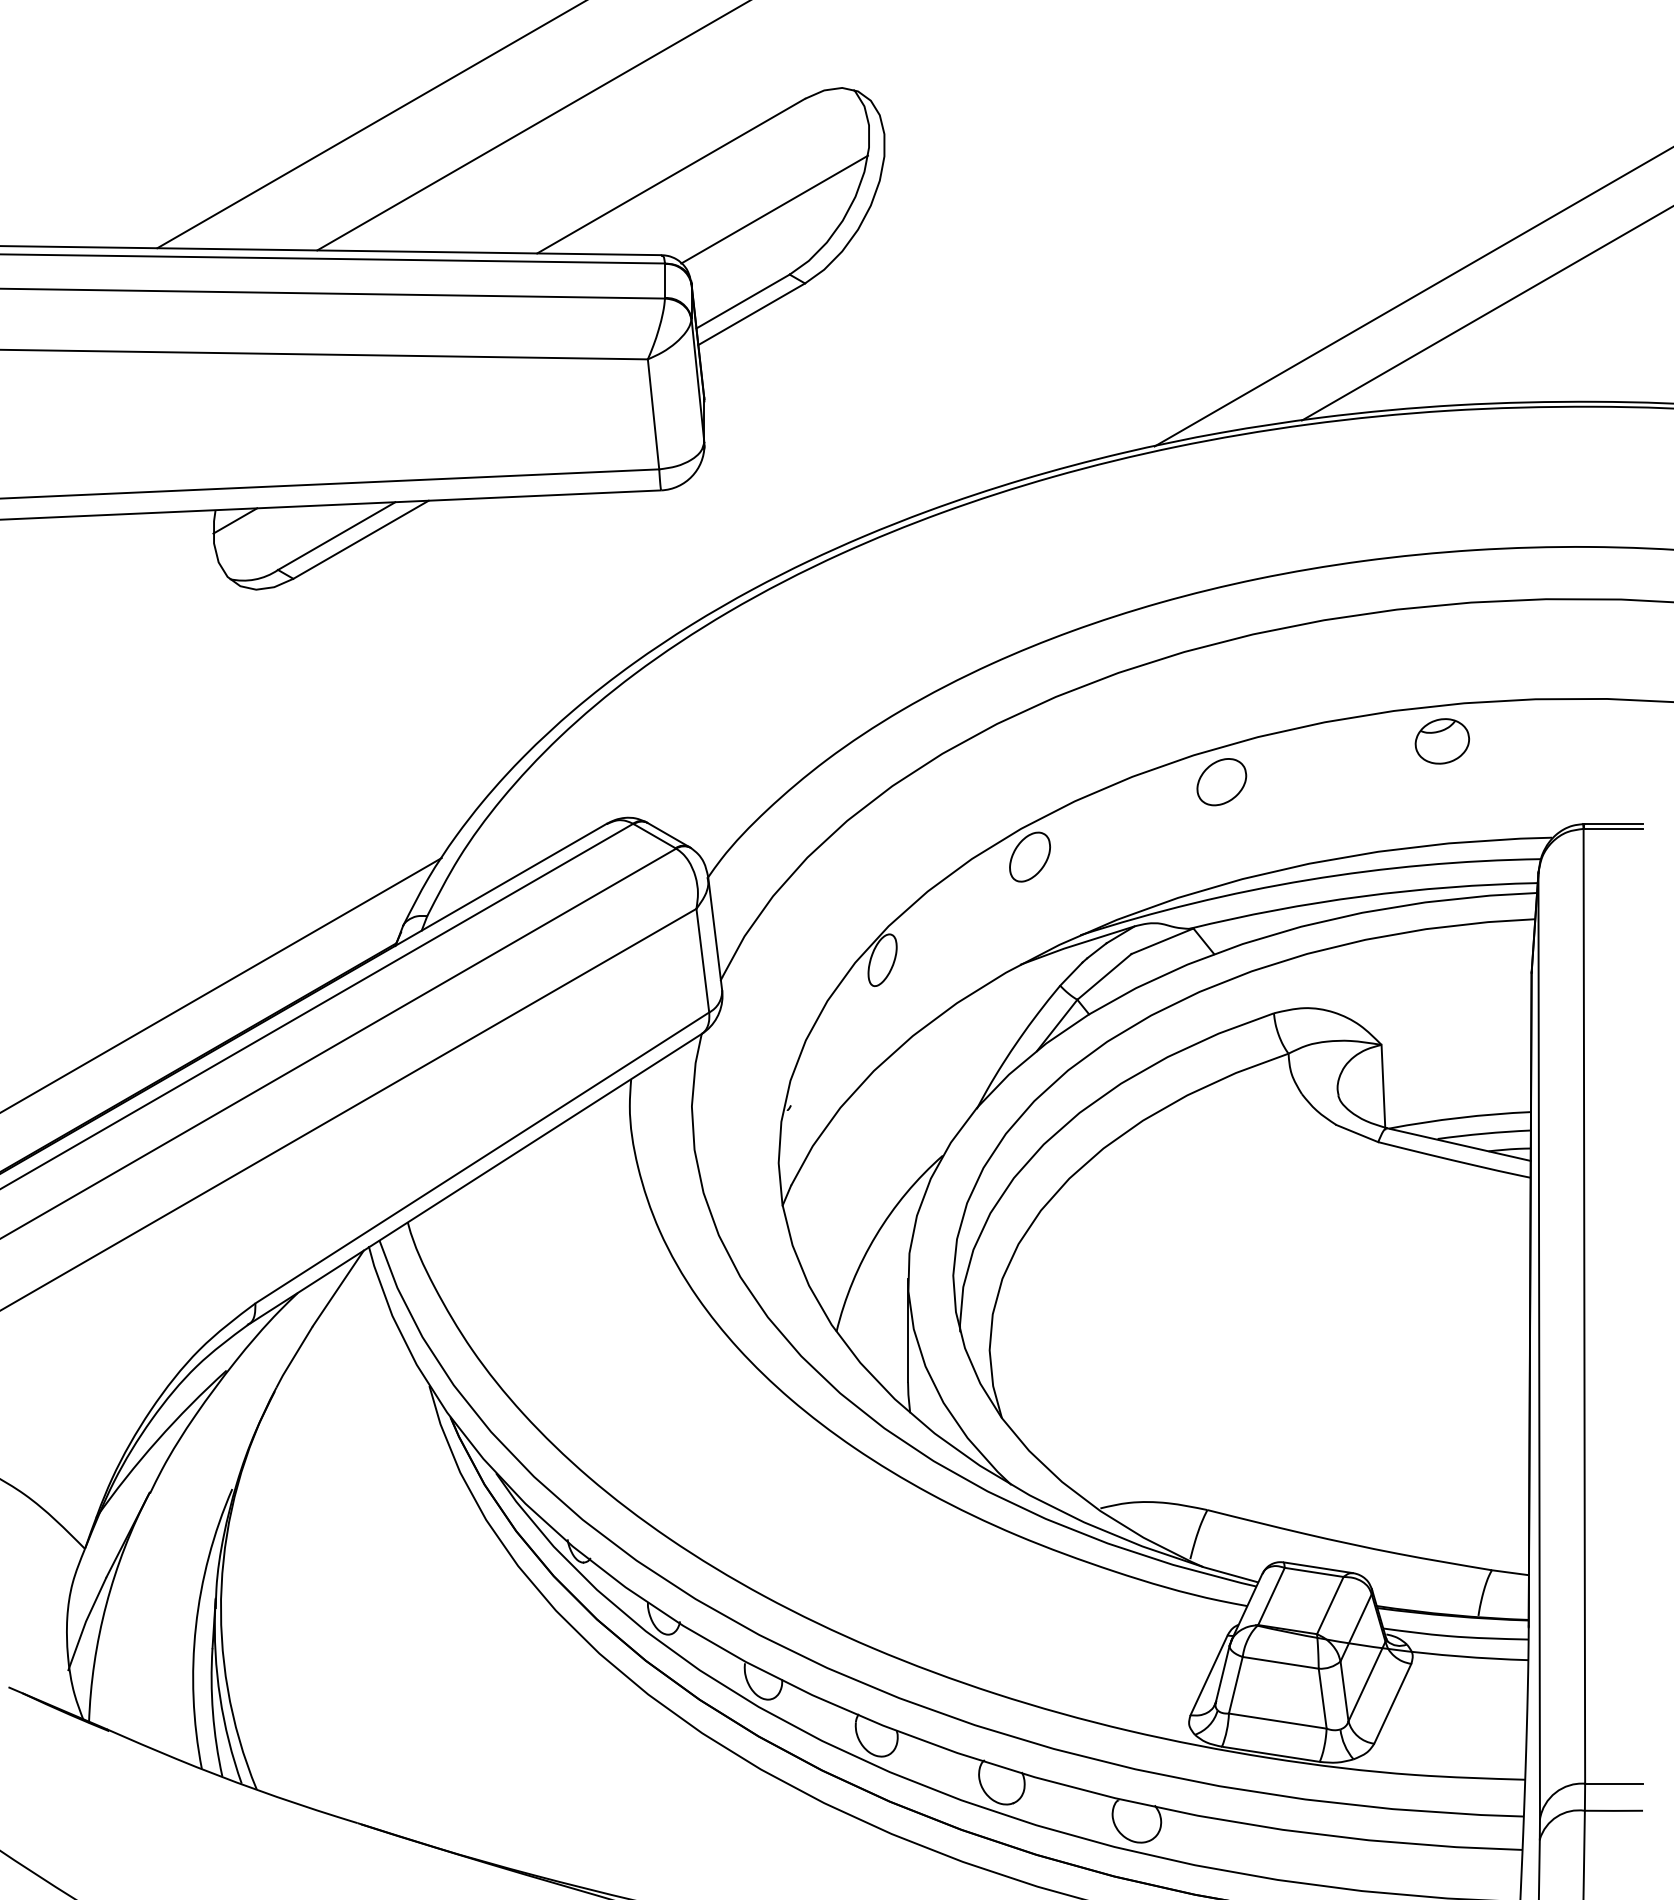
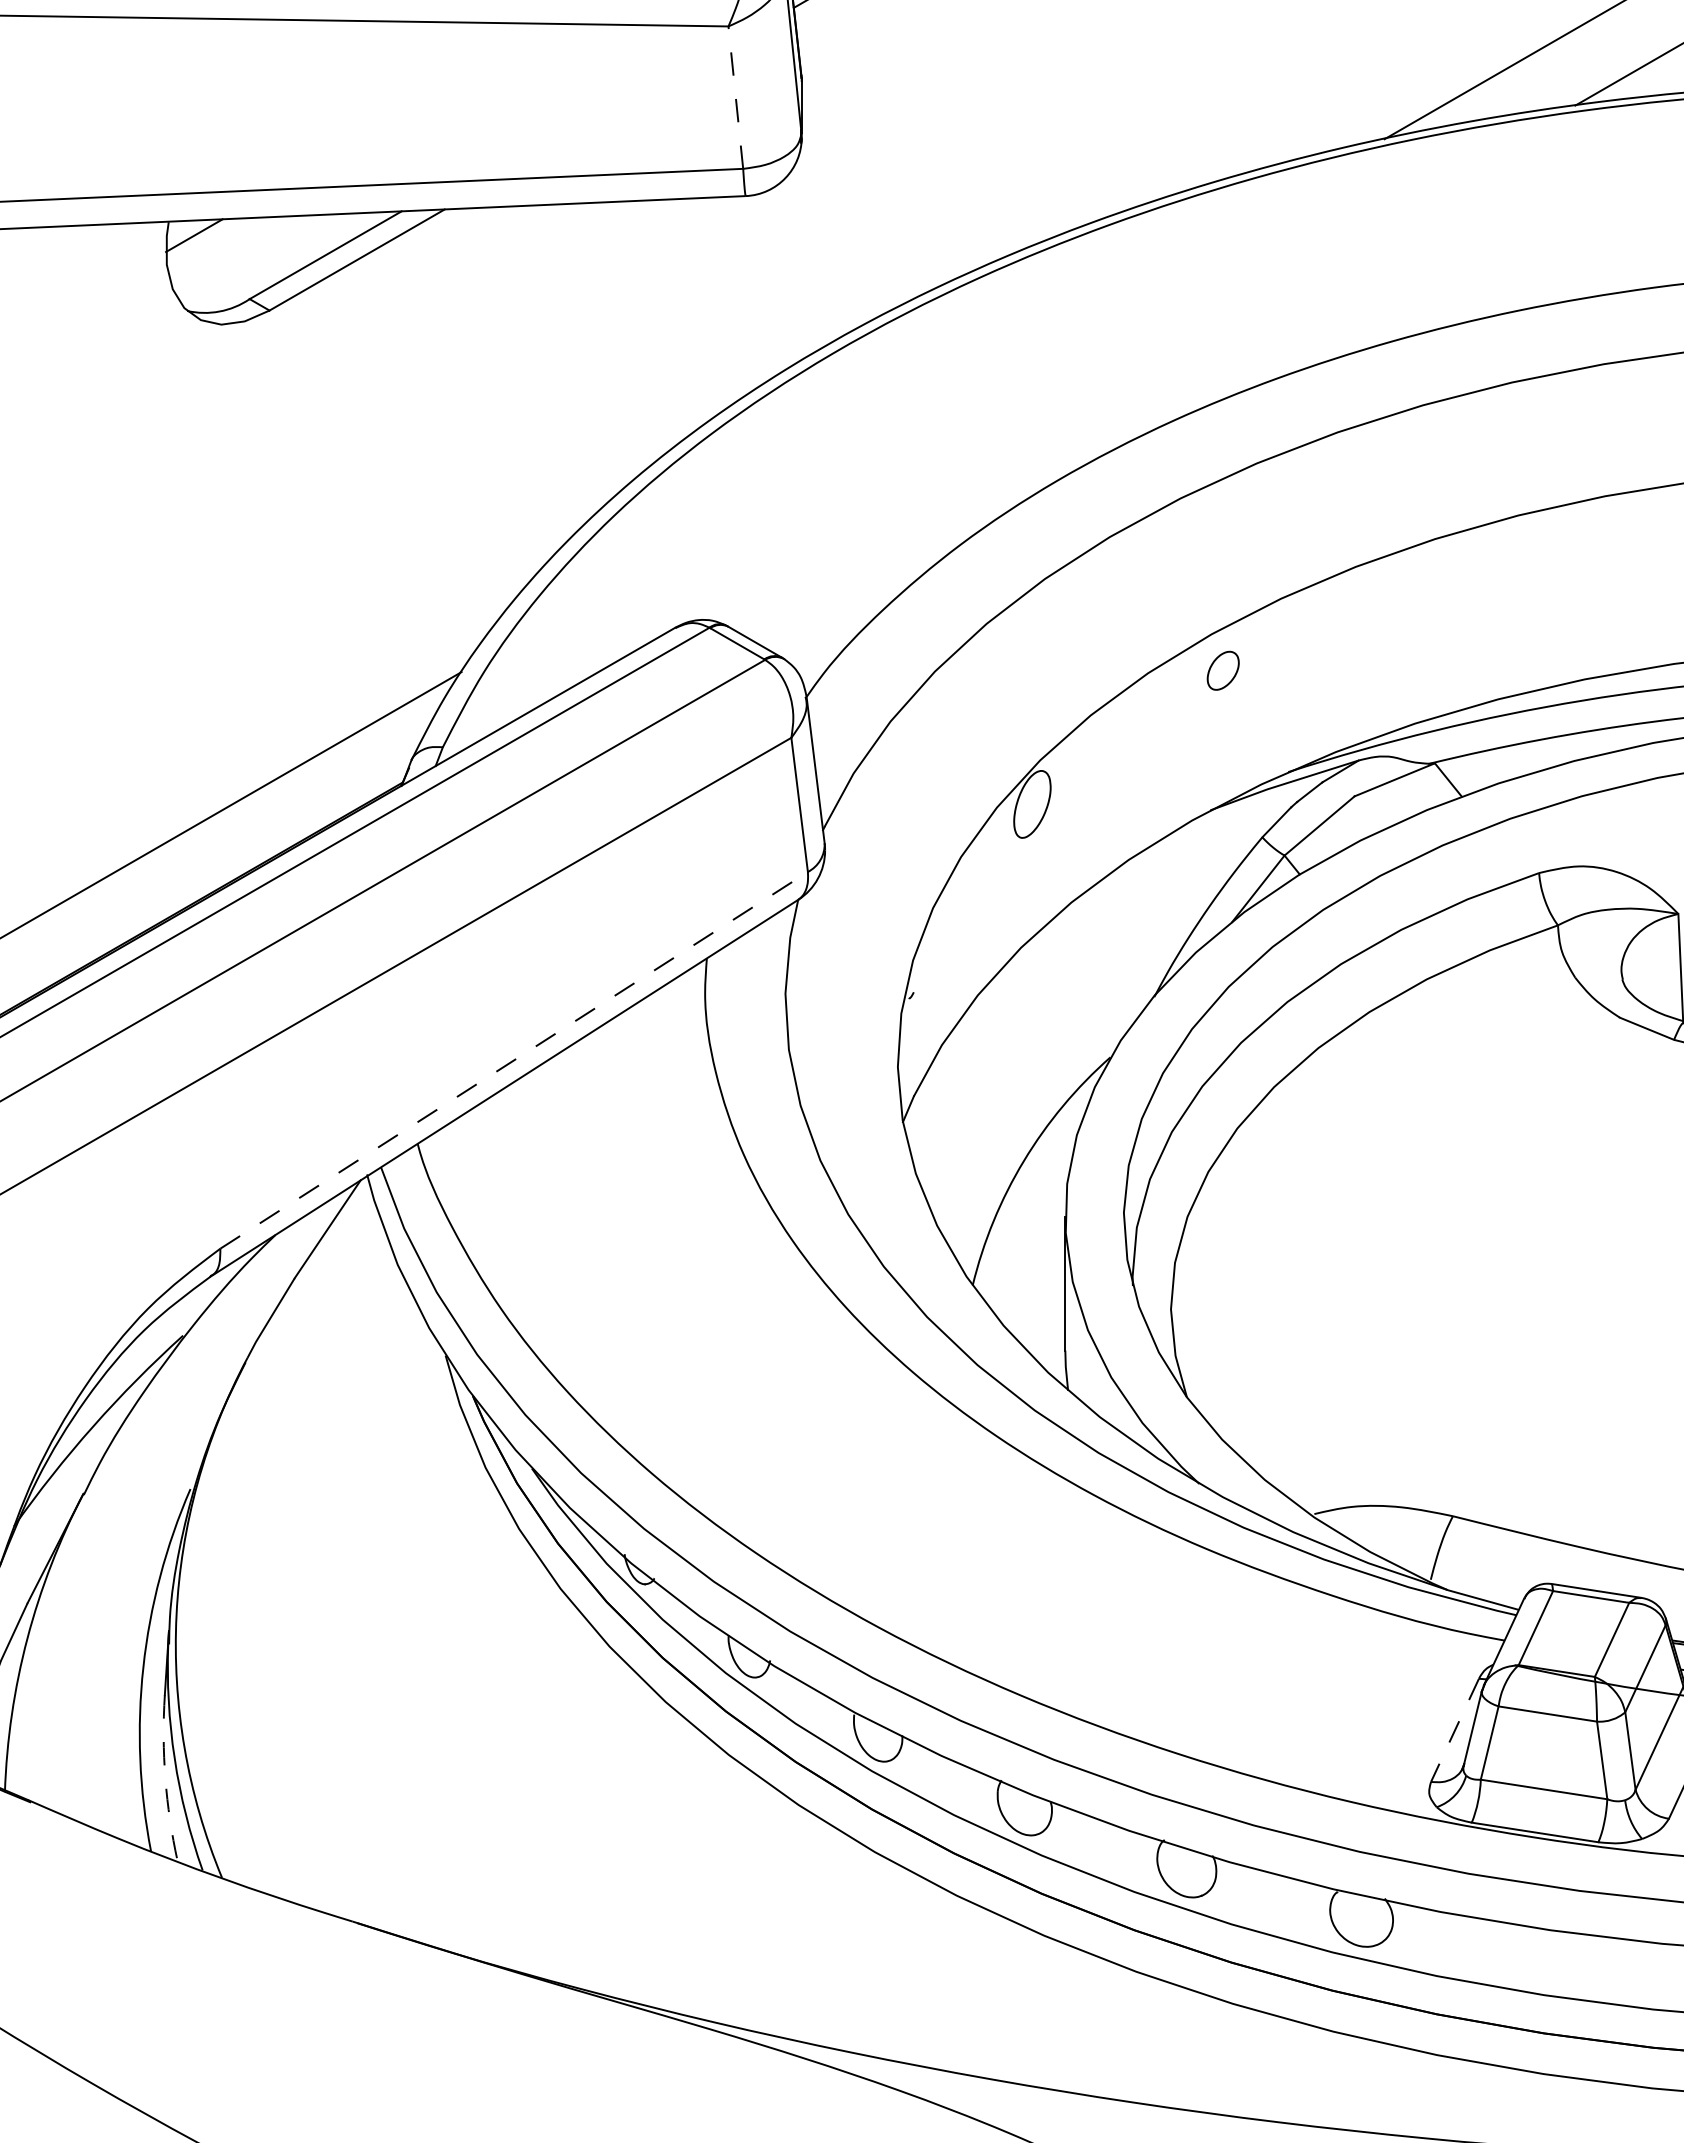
line: (653, 413) -> (735, 96), solid -> dashed
part: (1221, 782) -> (1471, 574), removed
part: (1029, 856) -> (1222, 670), size x0.6
line: (482, 1157) -> (514, 1059), solid -> dashed
line: (1209, 1675) -> (1455, 1730), solid -> dashed
arc: (212, 1712) -> (164, 1778), solid -> dashed

